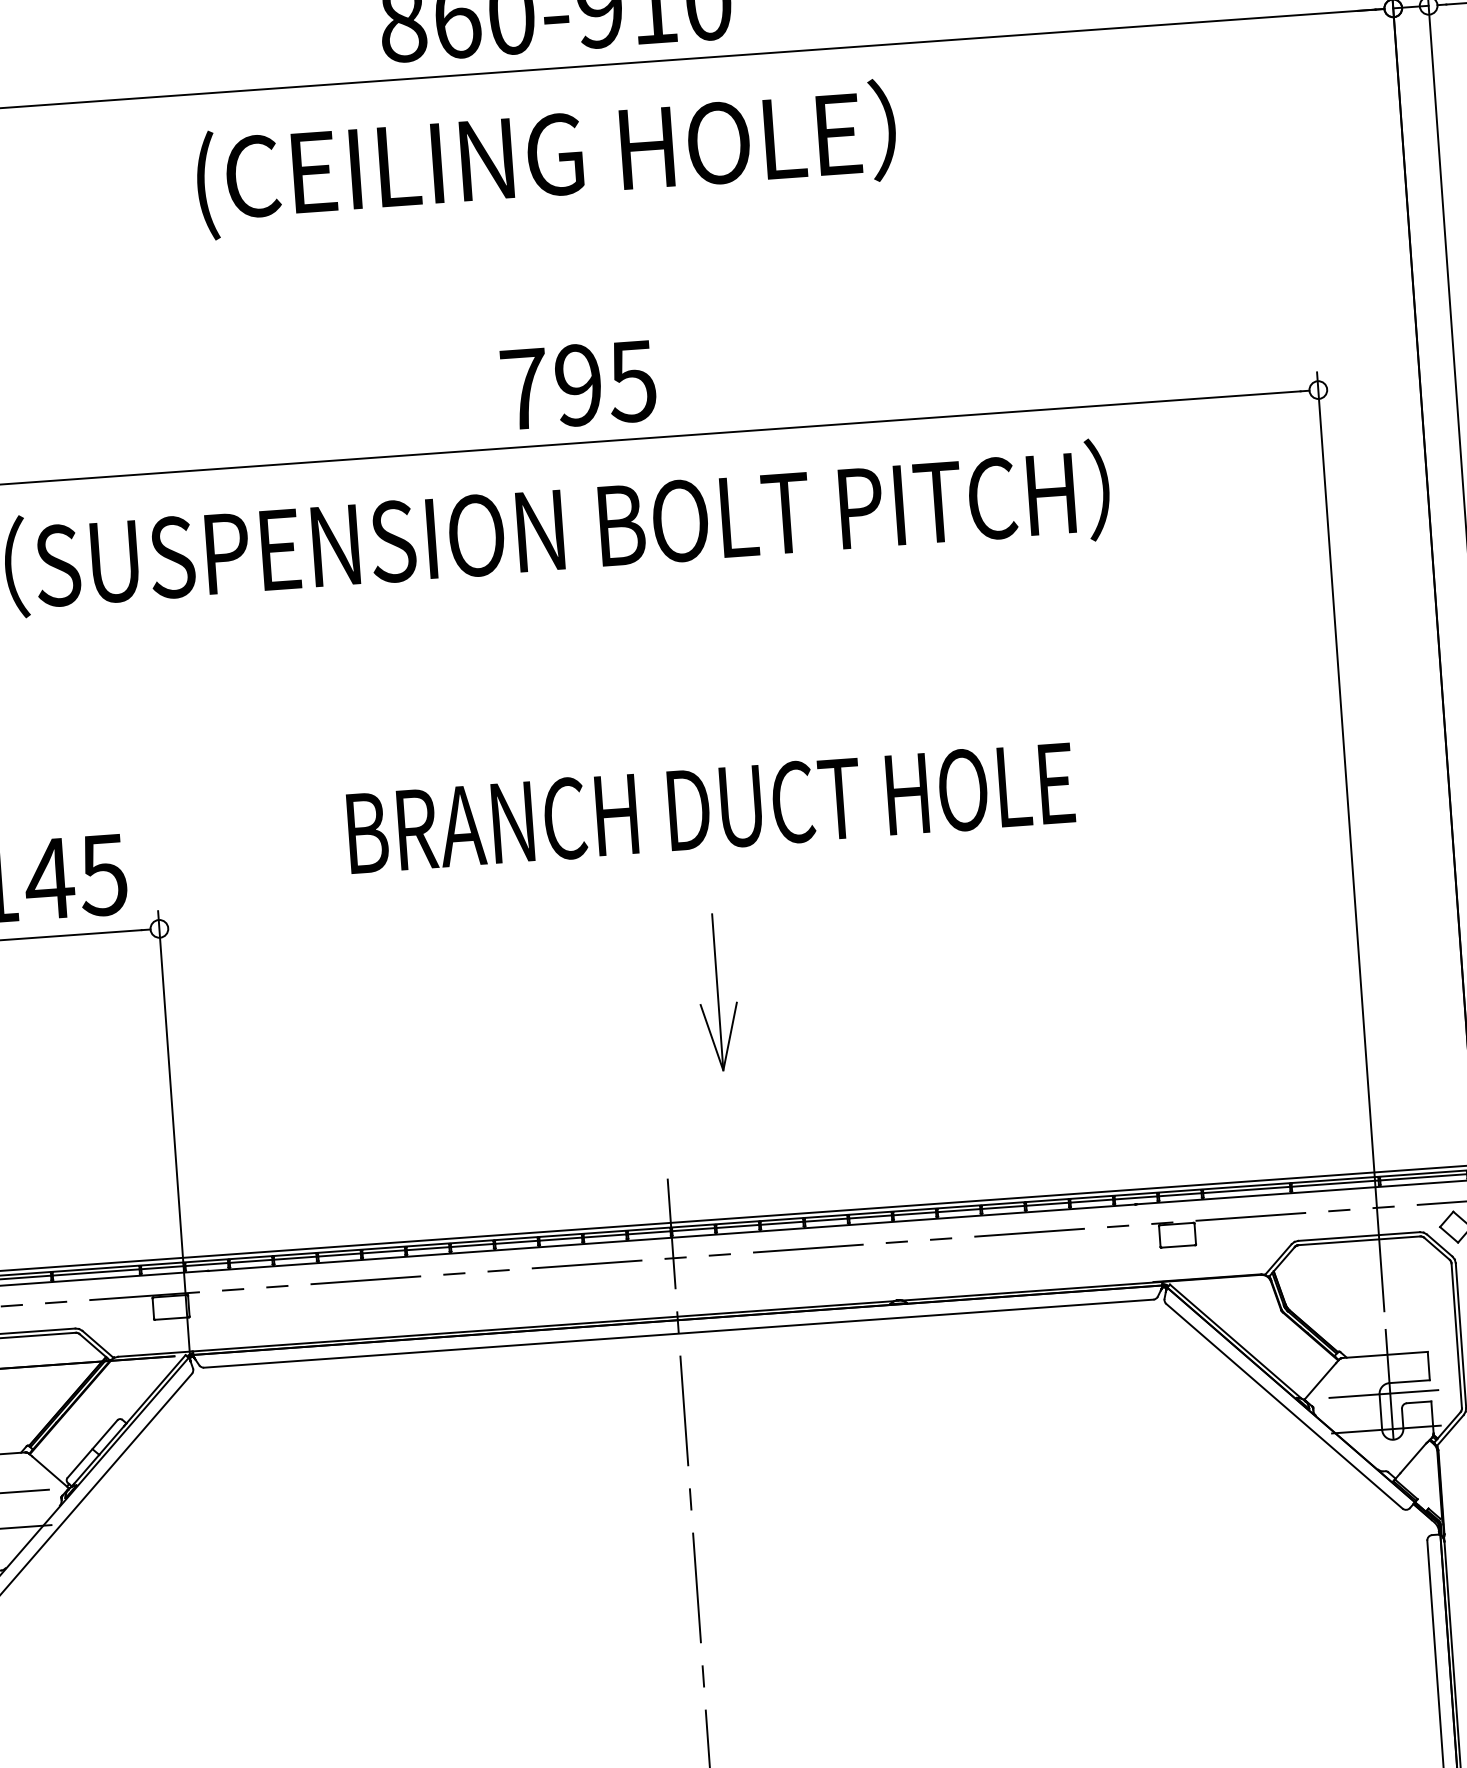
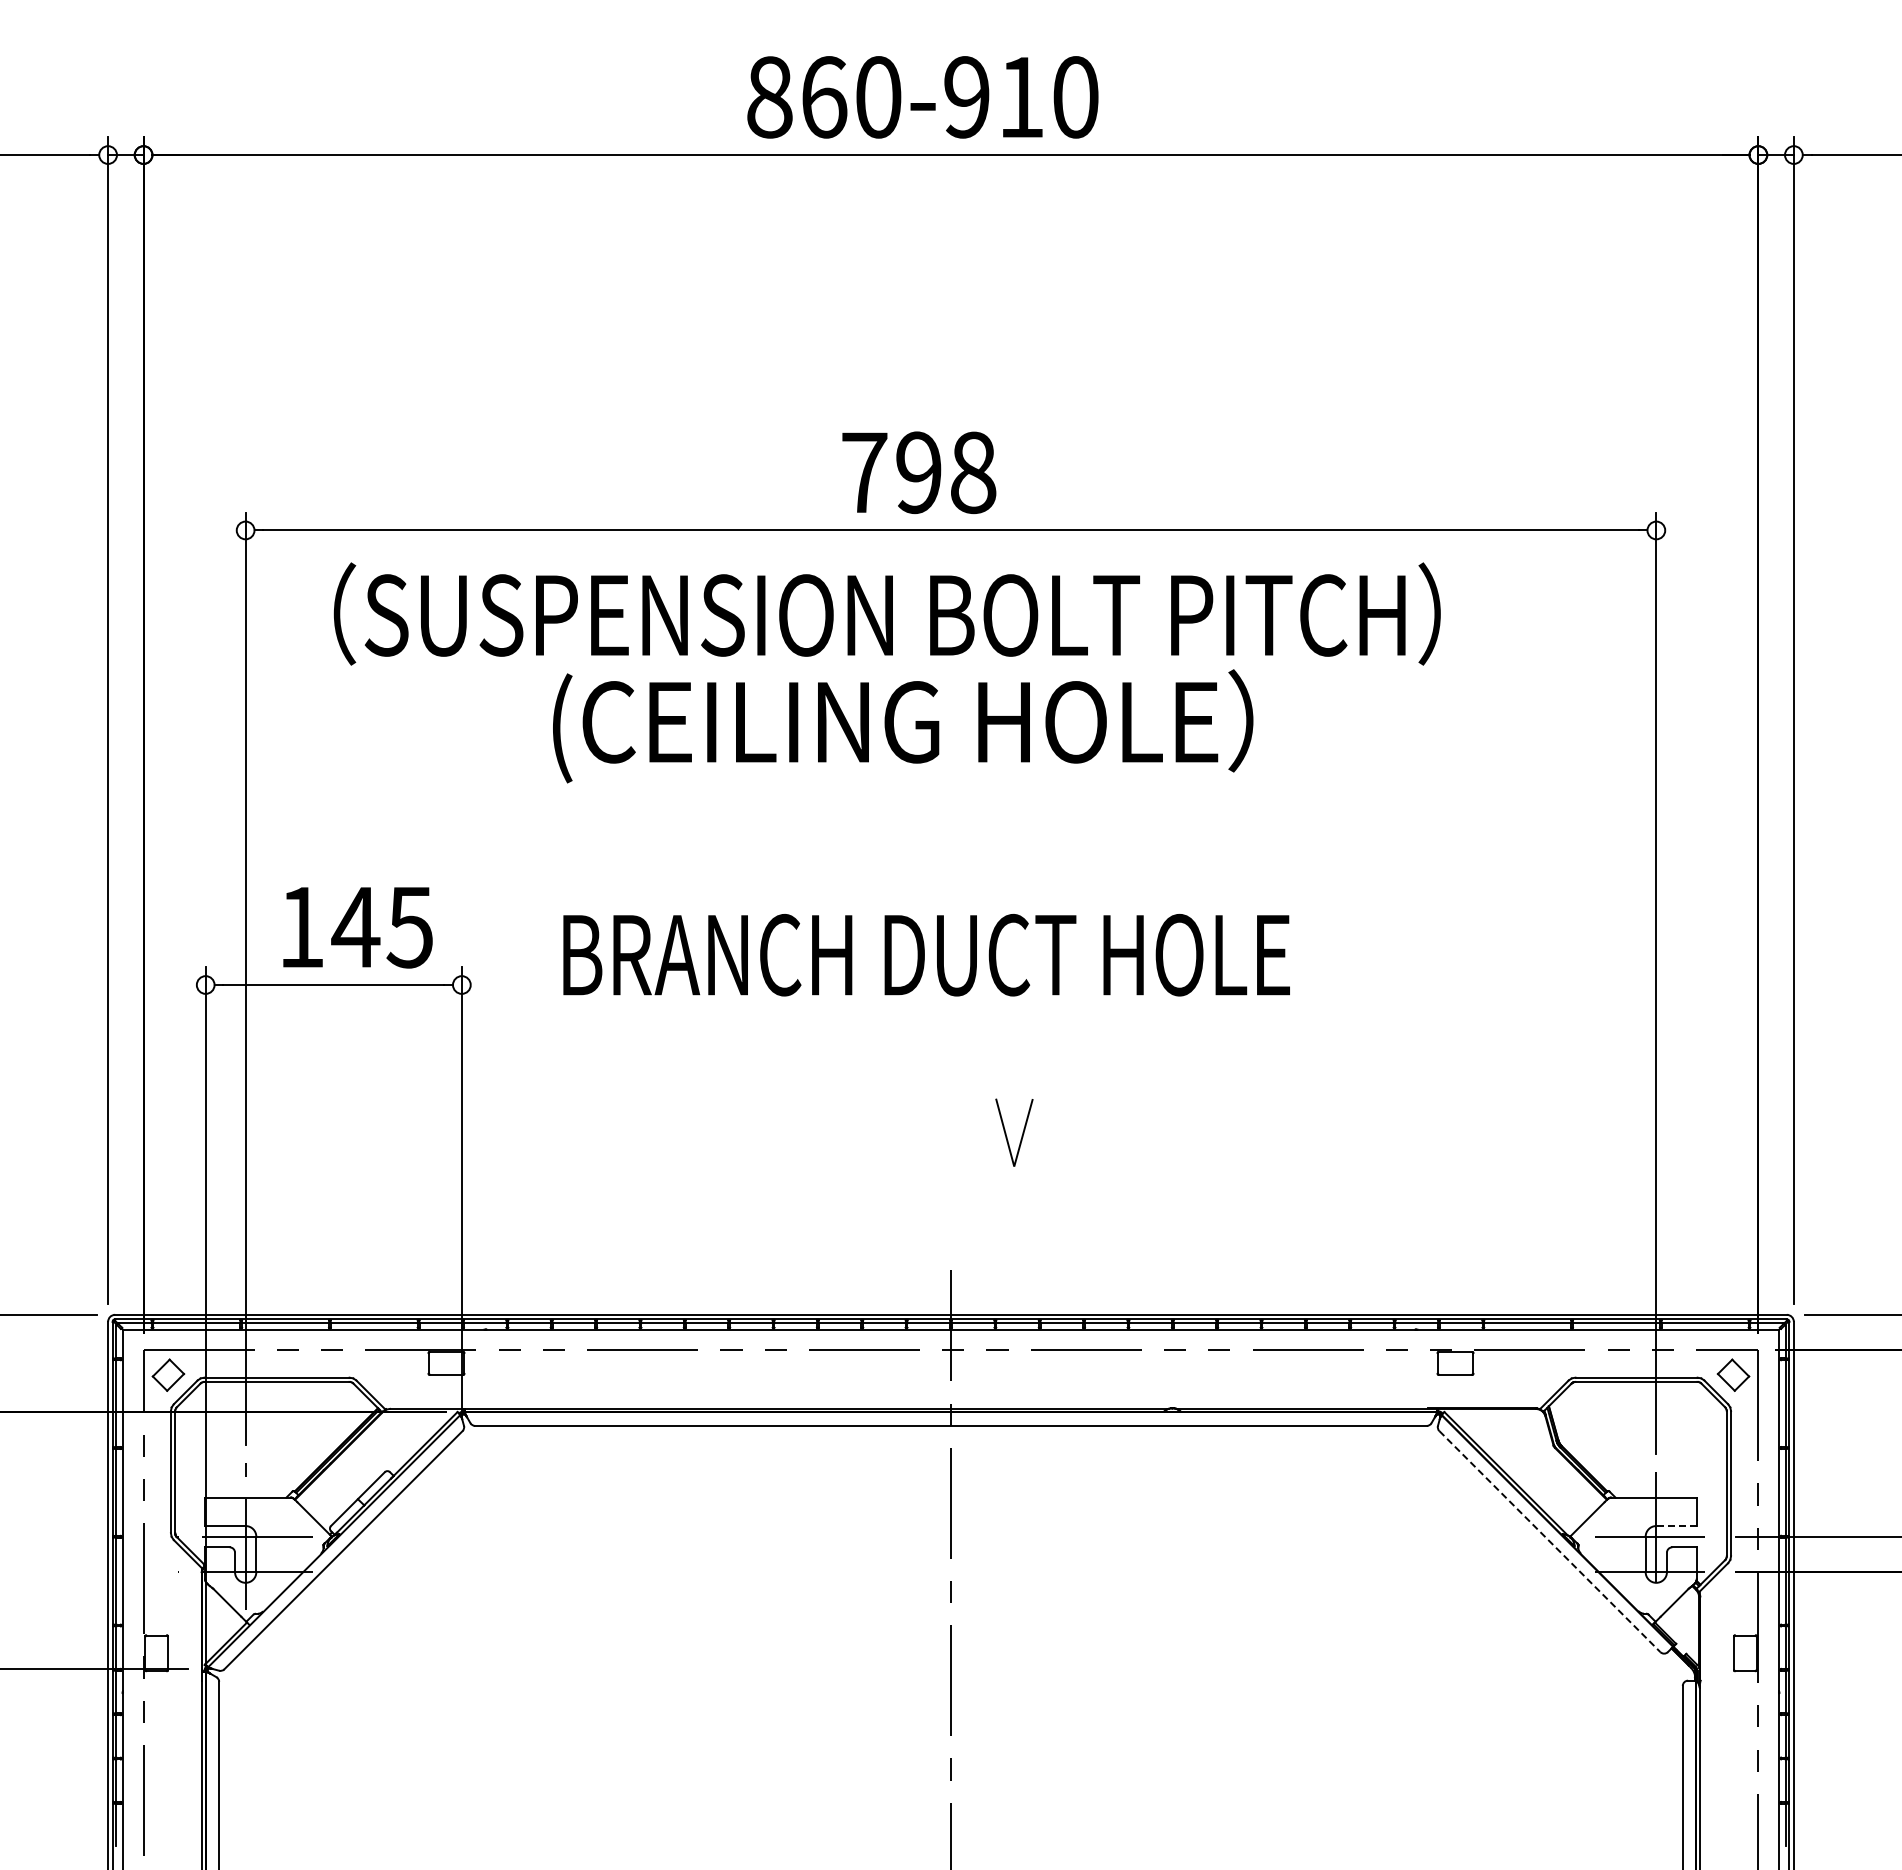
text: (547, 159) -> (903, 726), moved
text: (632, 381) -> (972, 472), 795 -> 798
text: (710, 808) -> (926, 955), moved
line: (718, 992) -> (1014, 1088), removed
line: (1409, 1382) -> (1676, 1526), solid -> dashed
line: (1285, 1406) -> (1550, 1541), solid -> dashed

